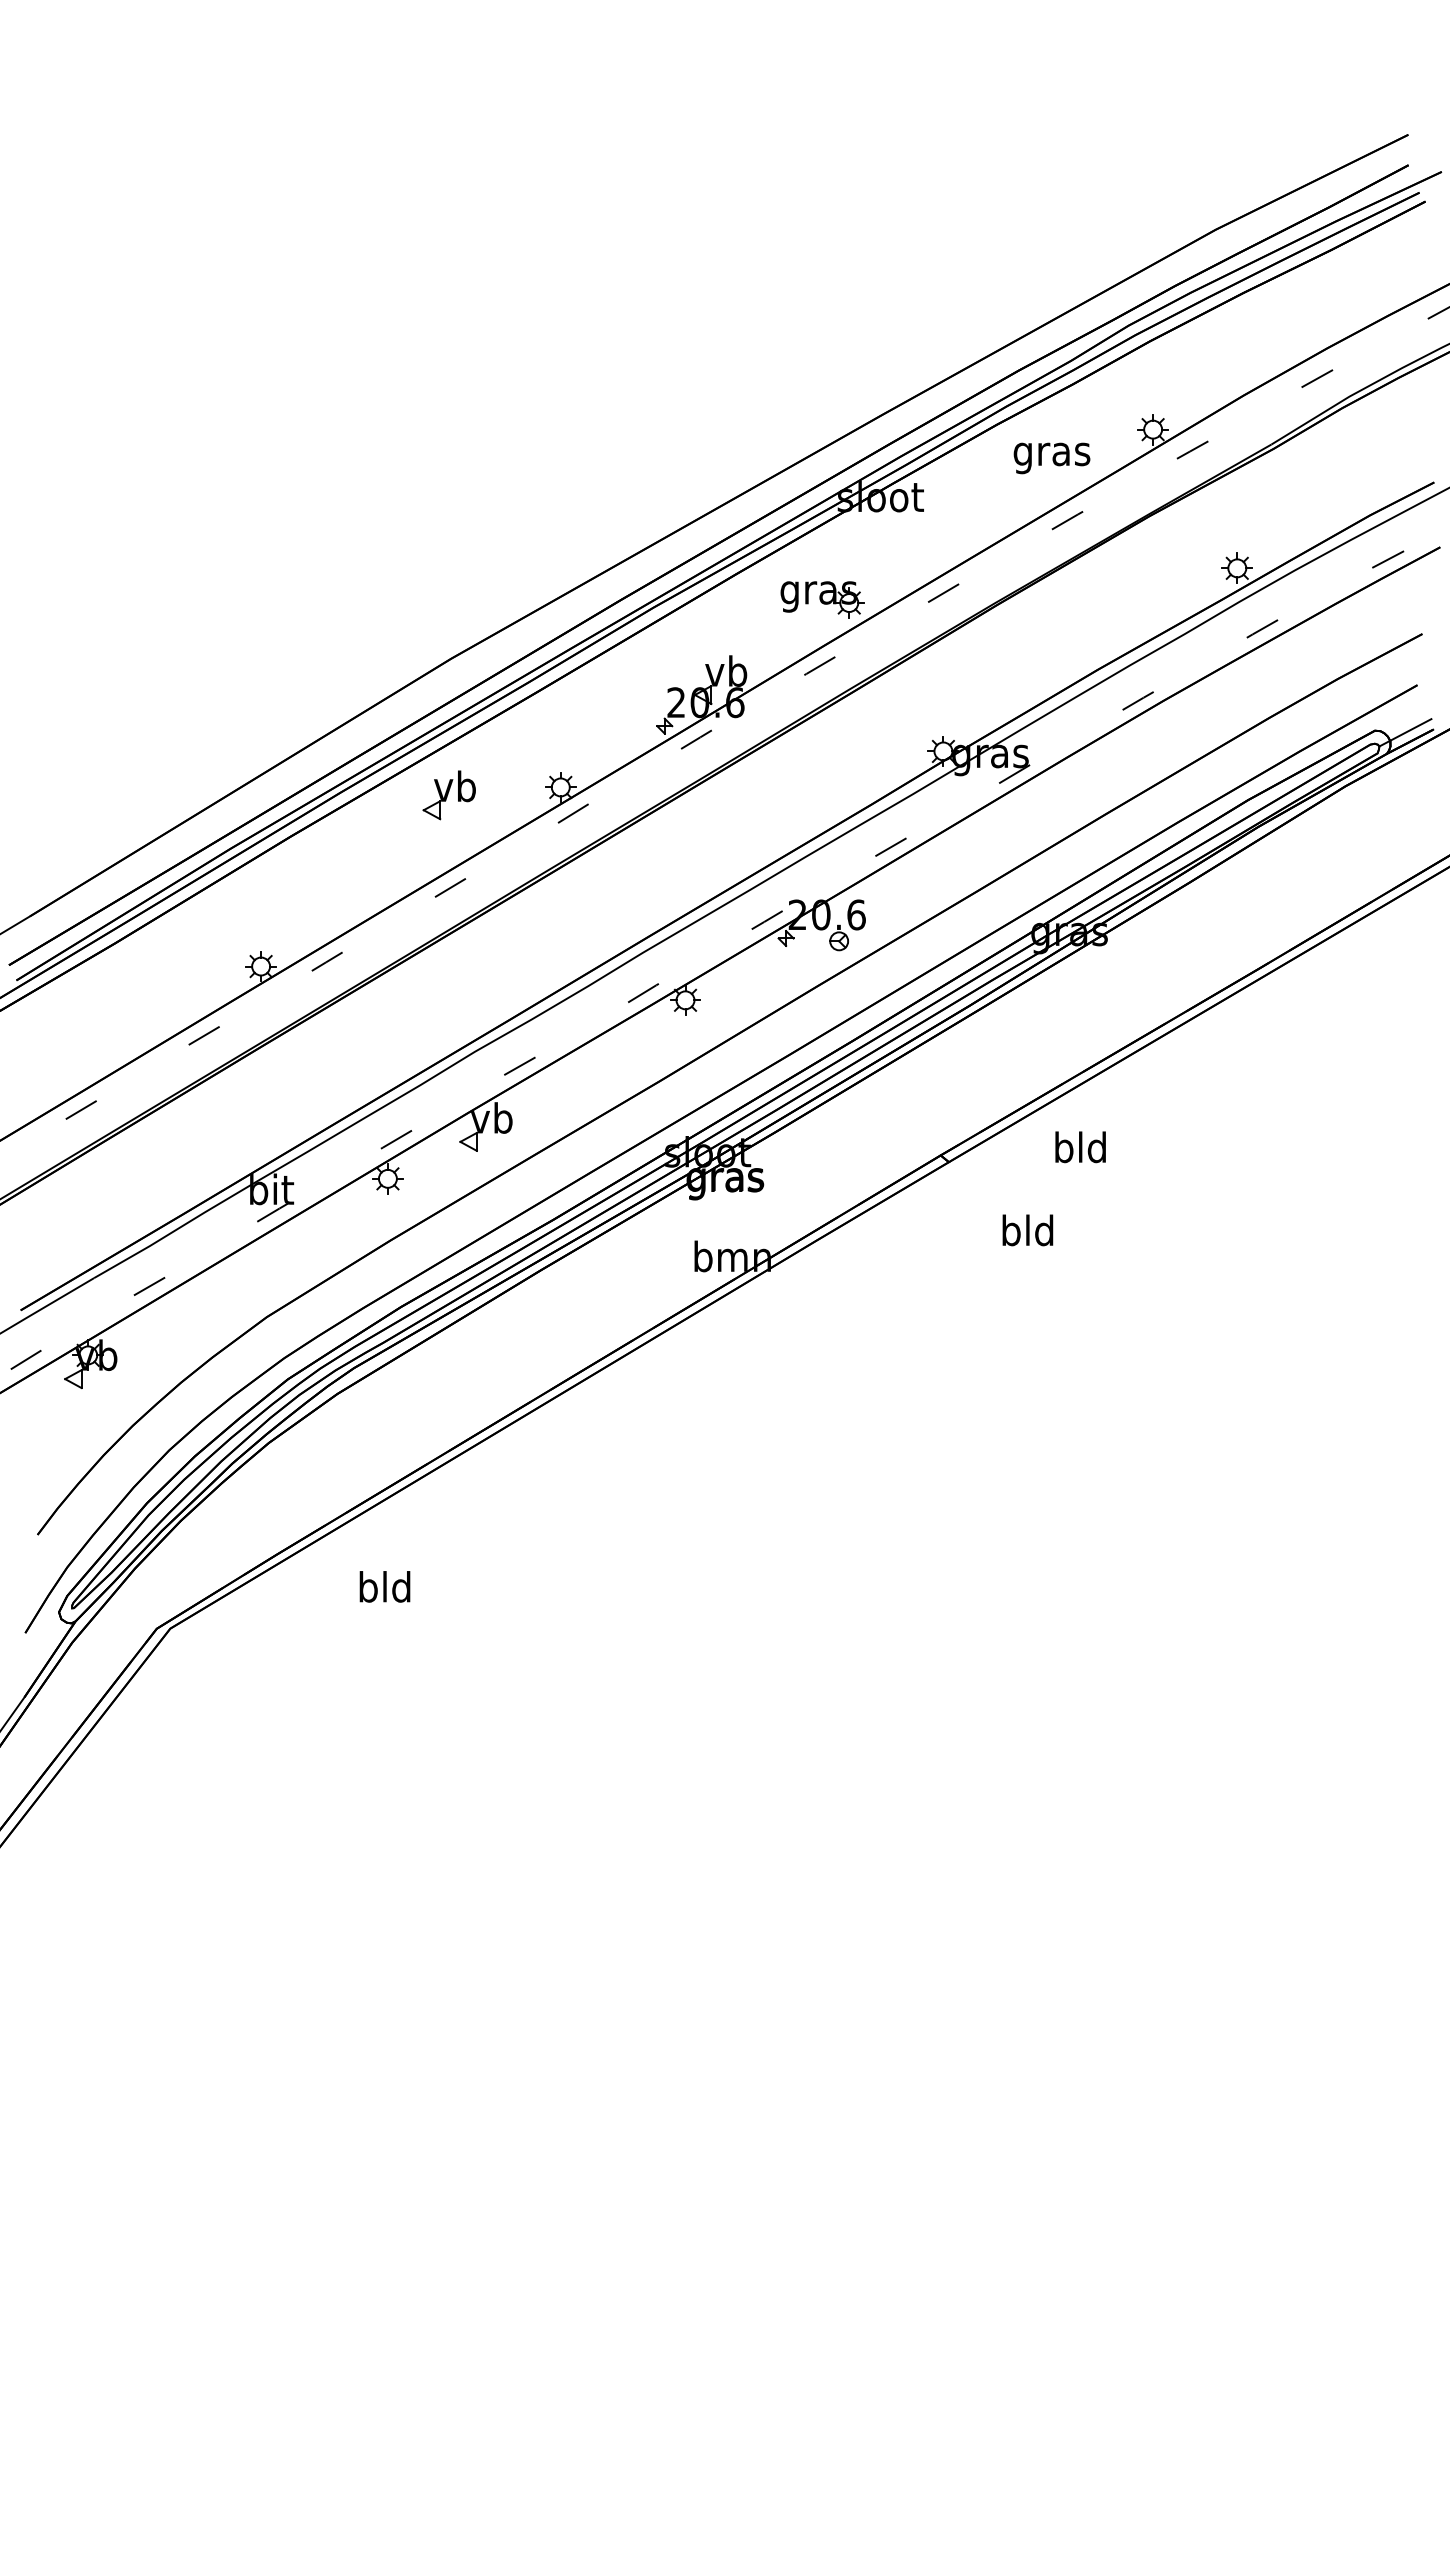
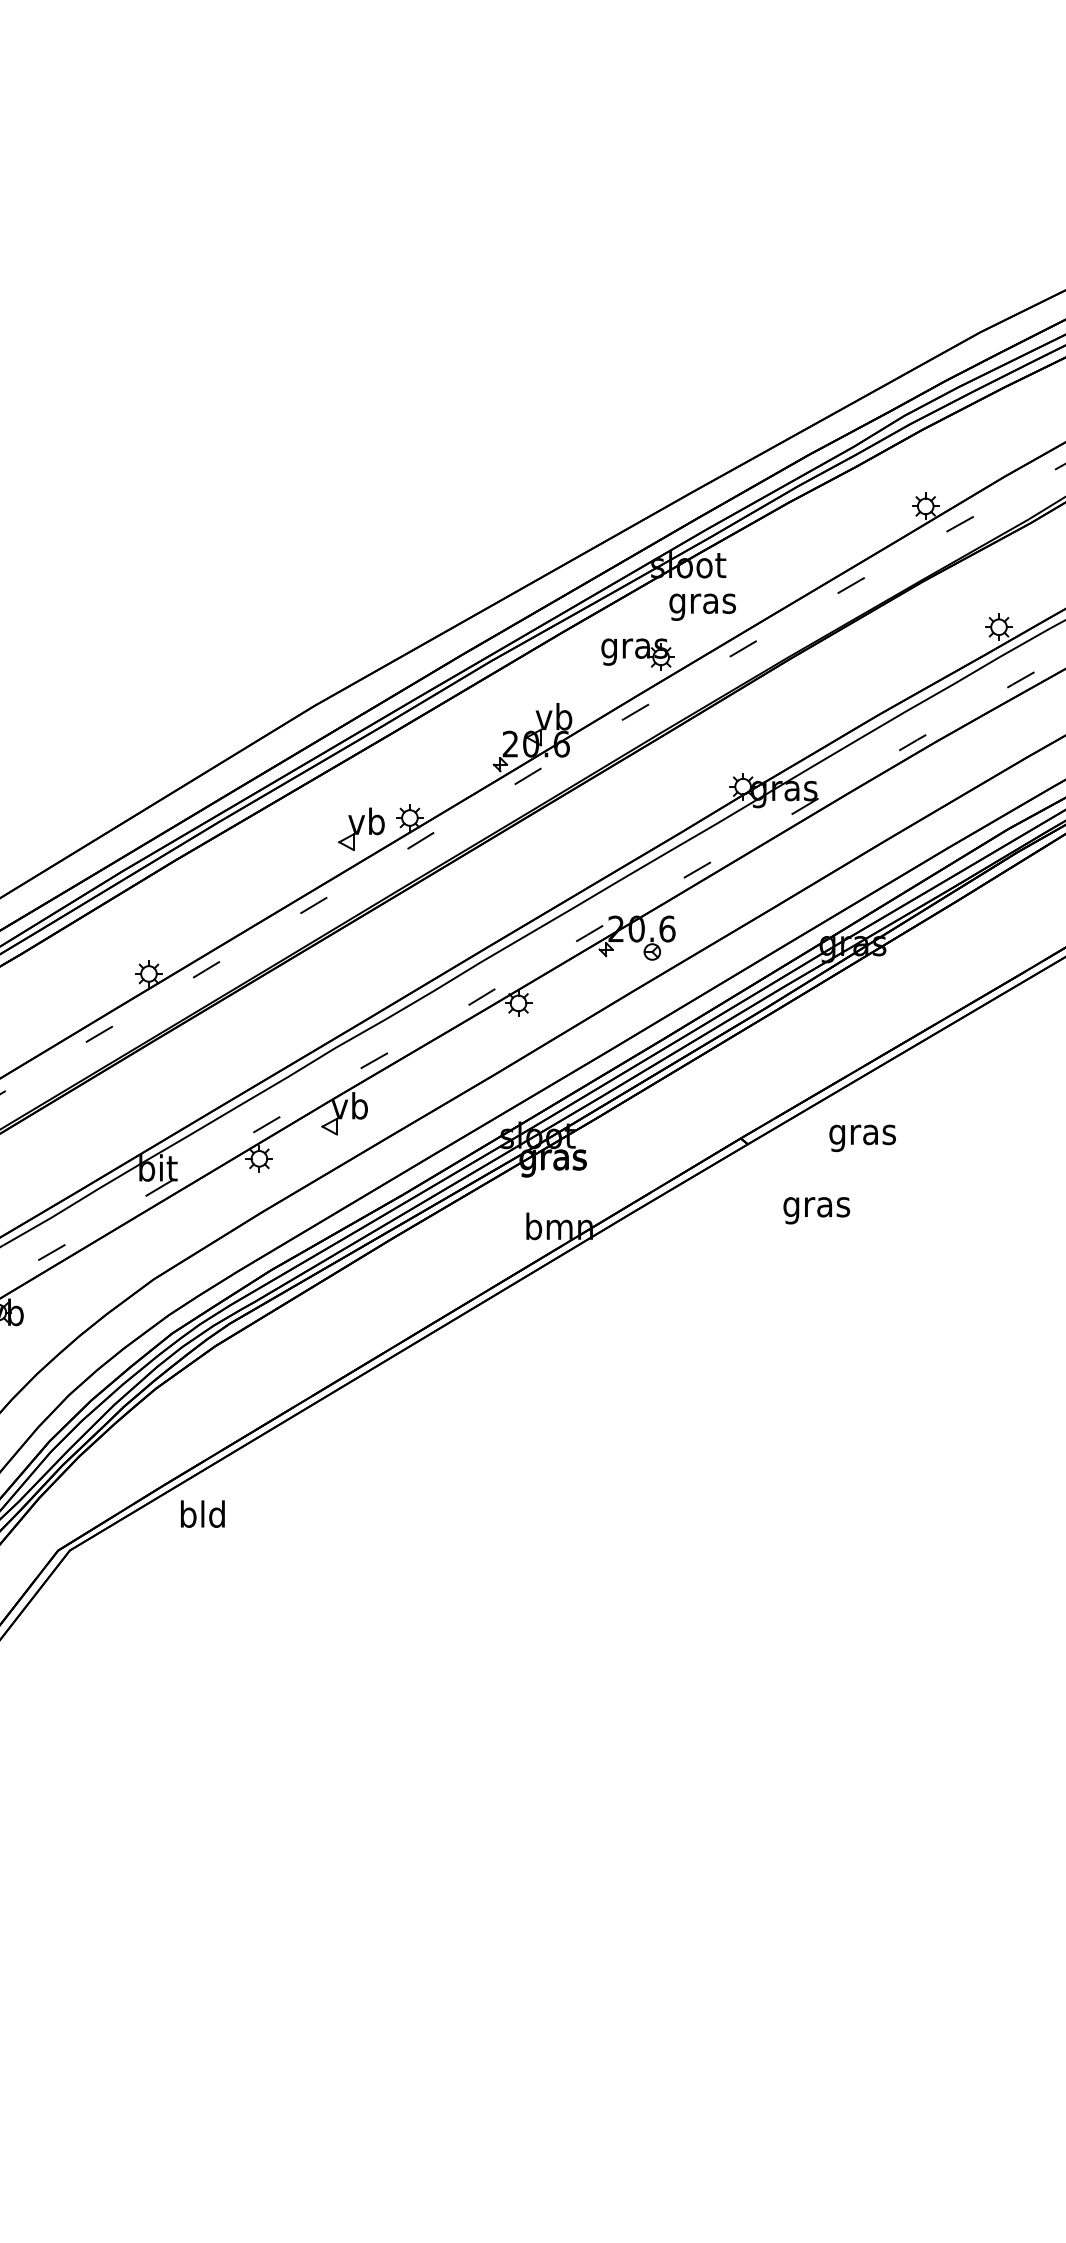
text: (1051, 458) -> (702, 607), moved
part: (448, 795) -> (360, 829), moved
text: (1080, 1151) -> (862, 1135), bld -> gras
text: (1027, 1234) -> (816, 1207), bld -> gras
text: (384, 1586) -> (202, 1513), moved

